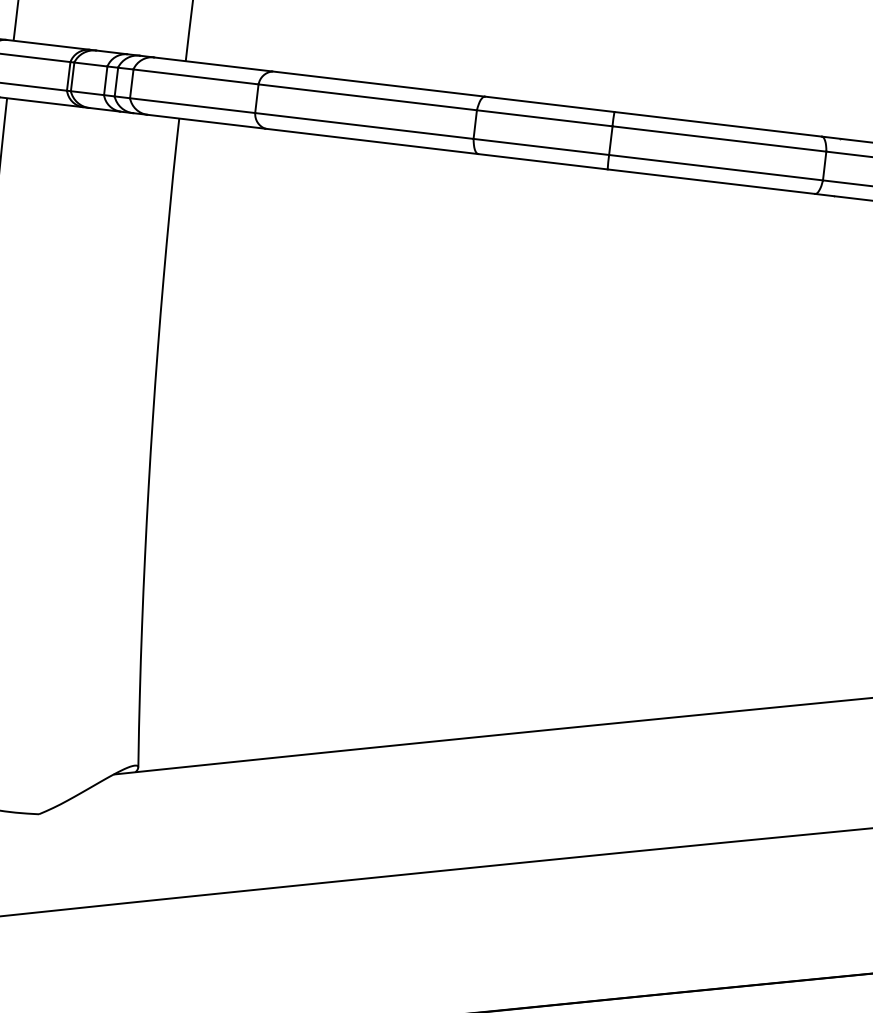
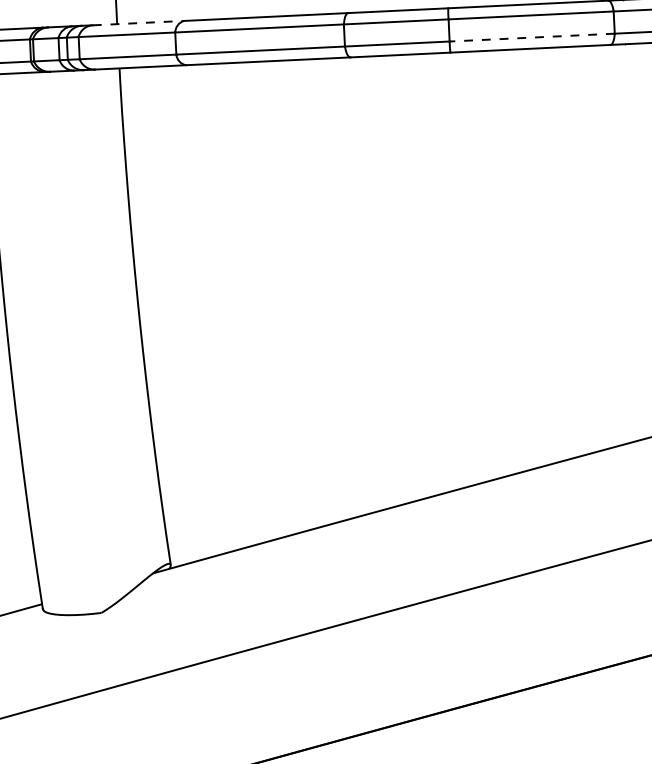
line: (213, 64) -> (138, 23), solid -> dashed
line: (716, 167) -> (532, 37), solid -> dashed

